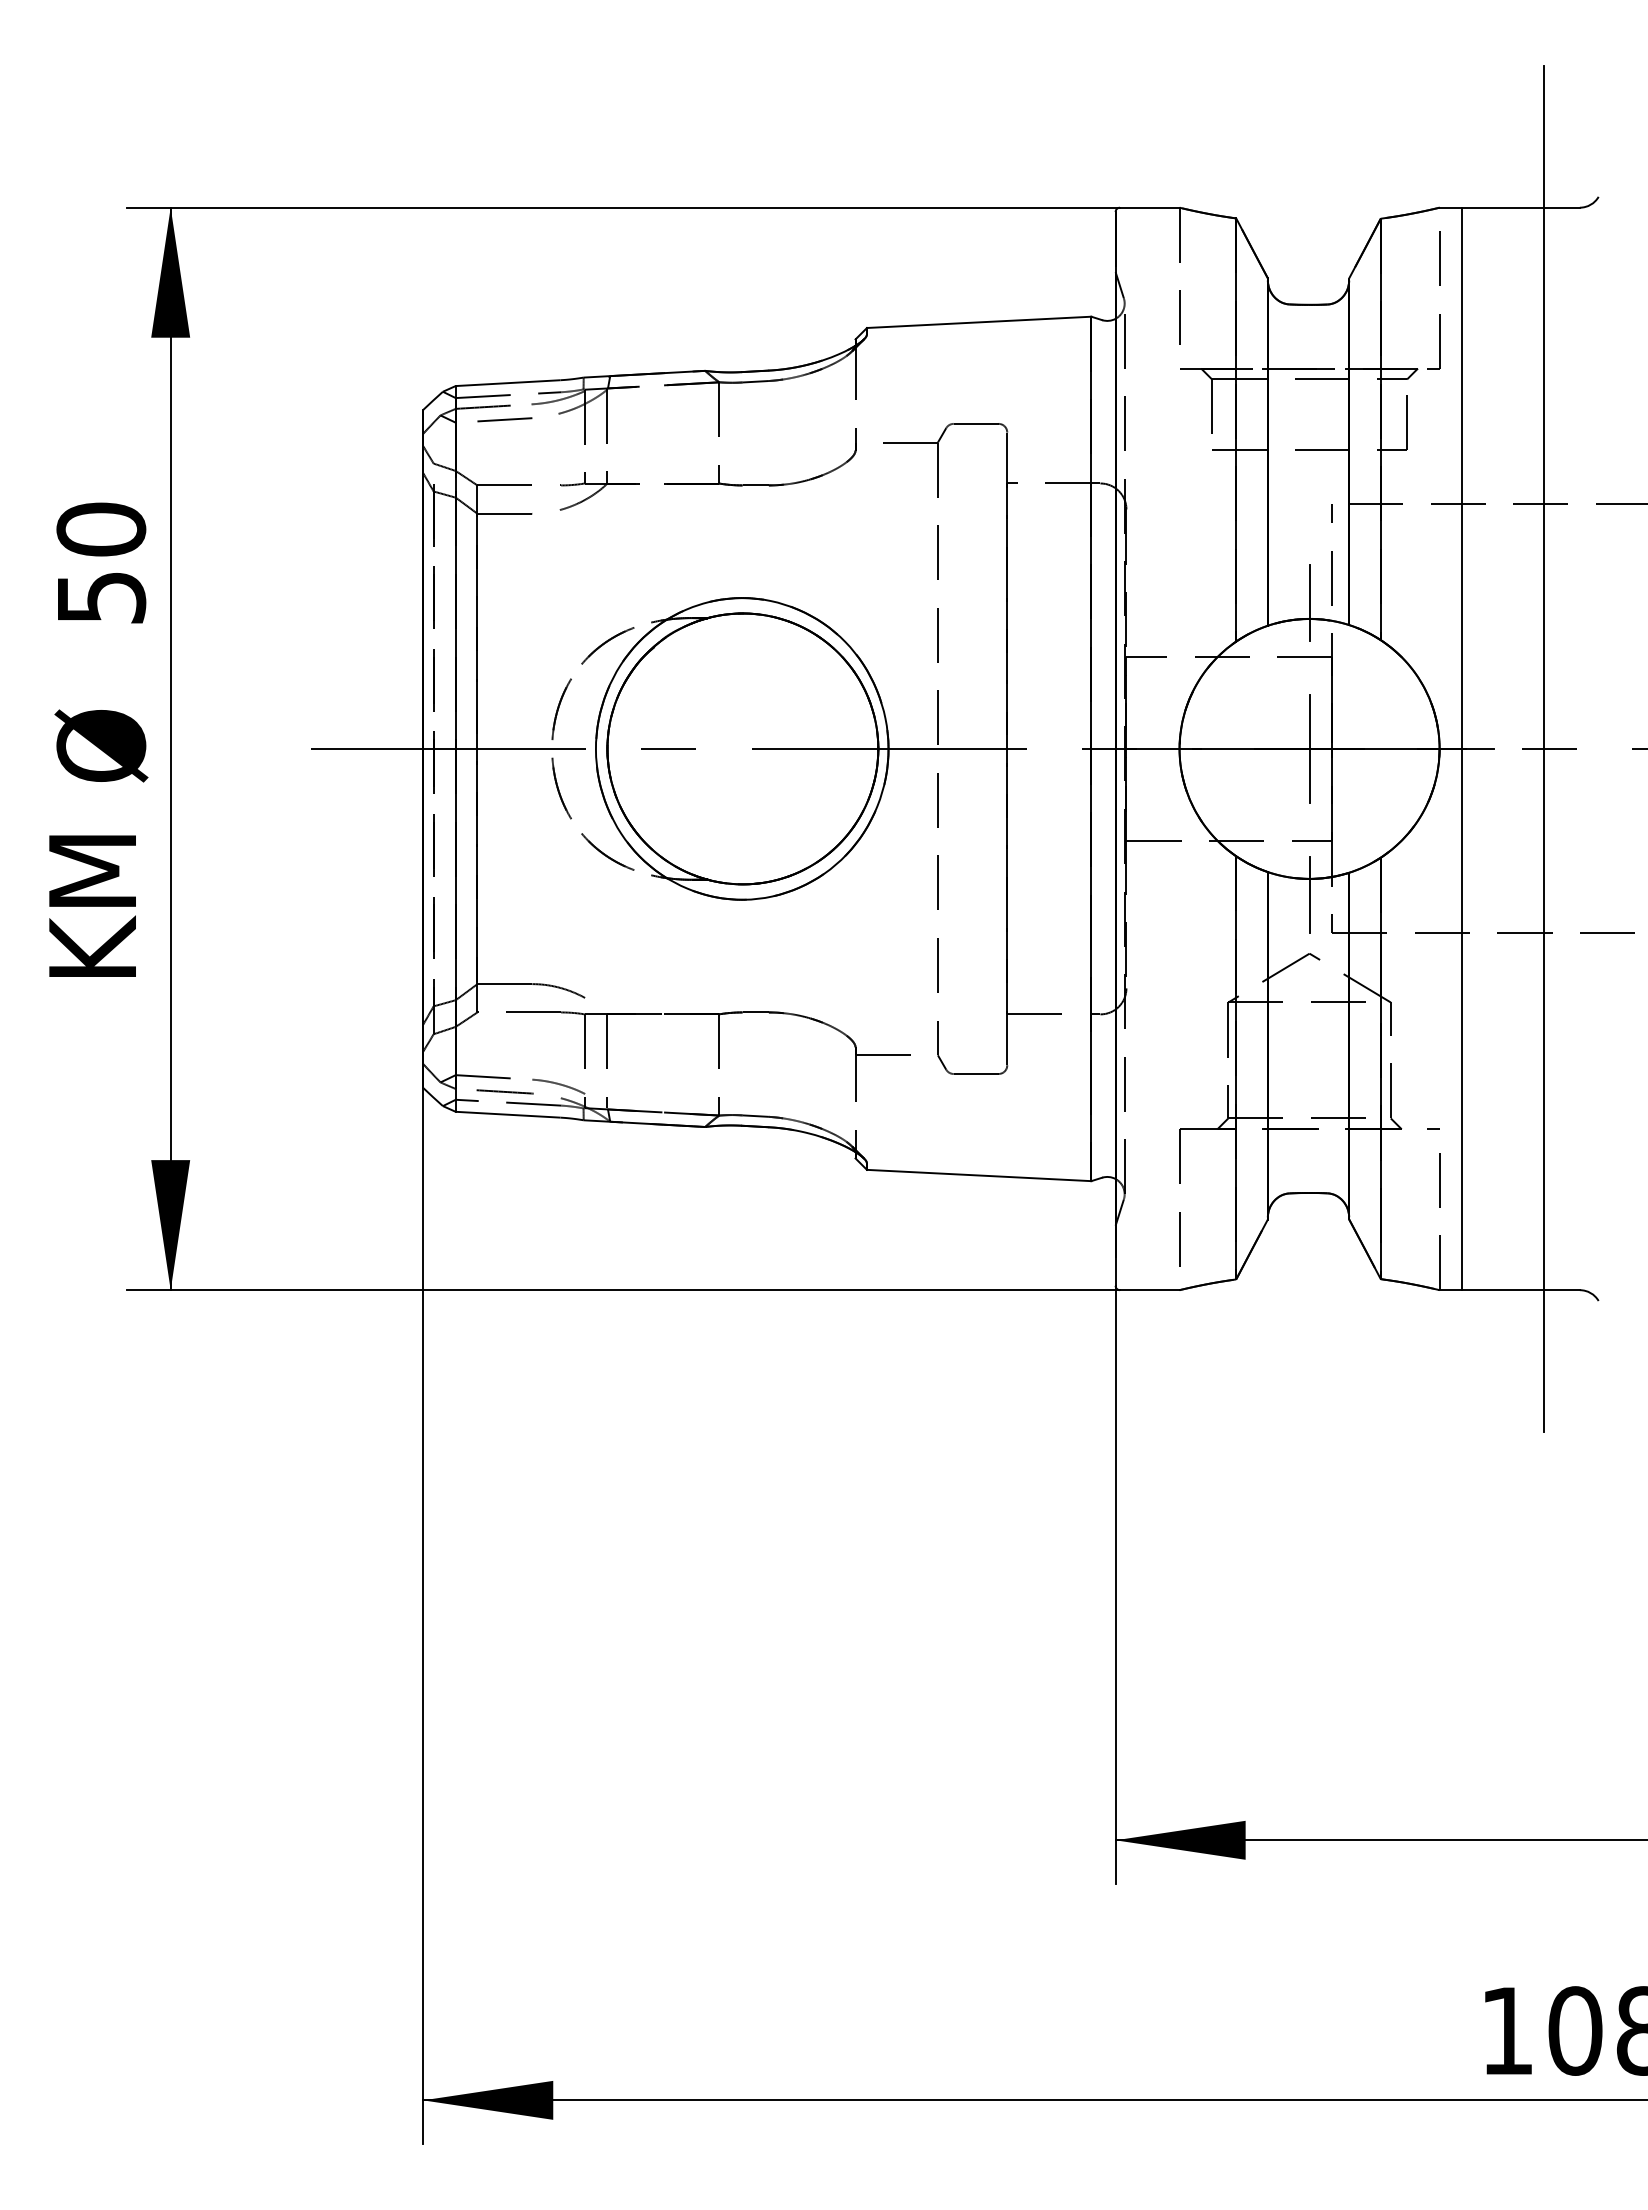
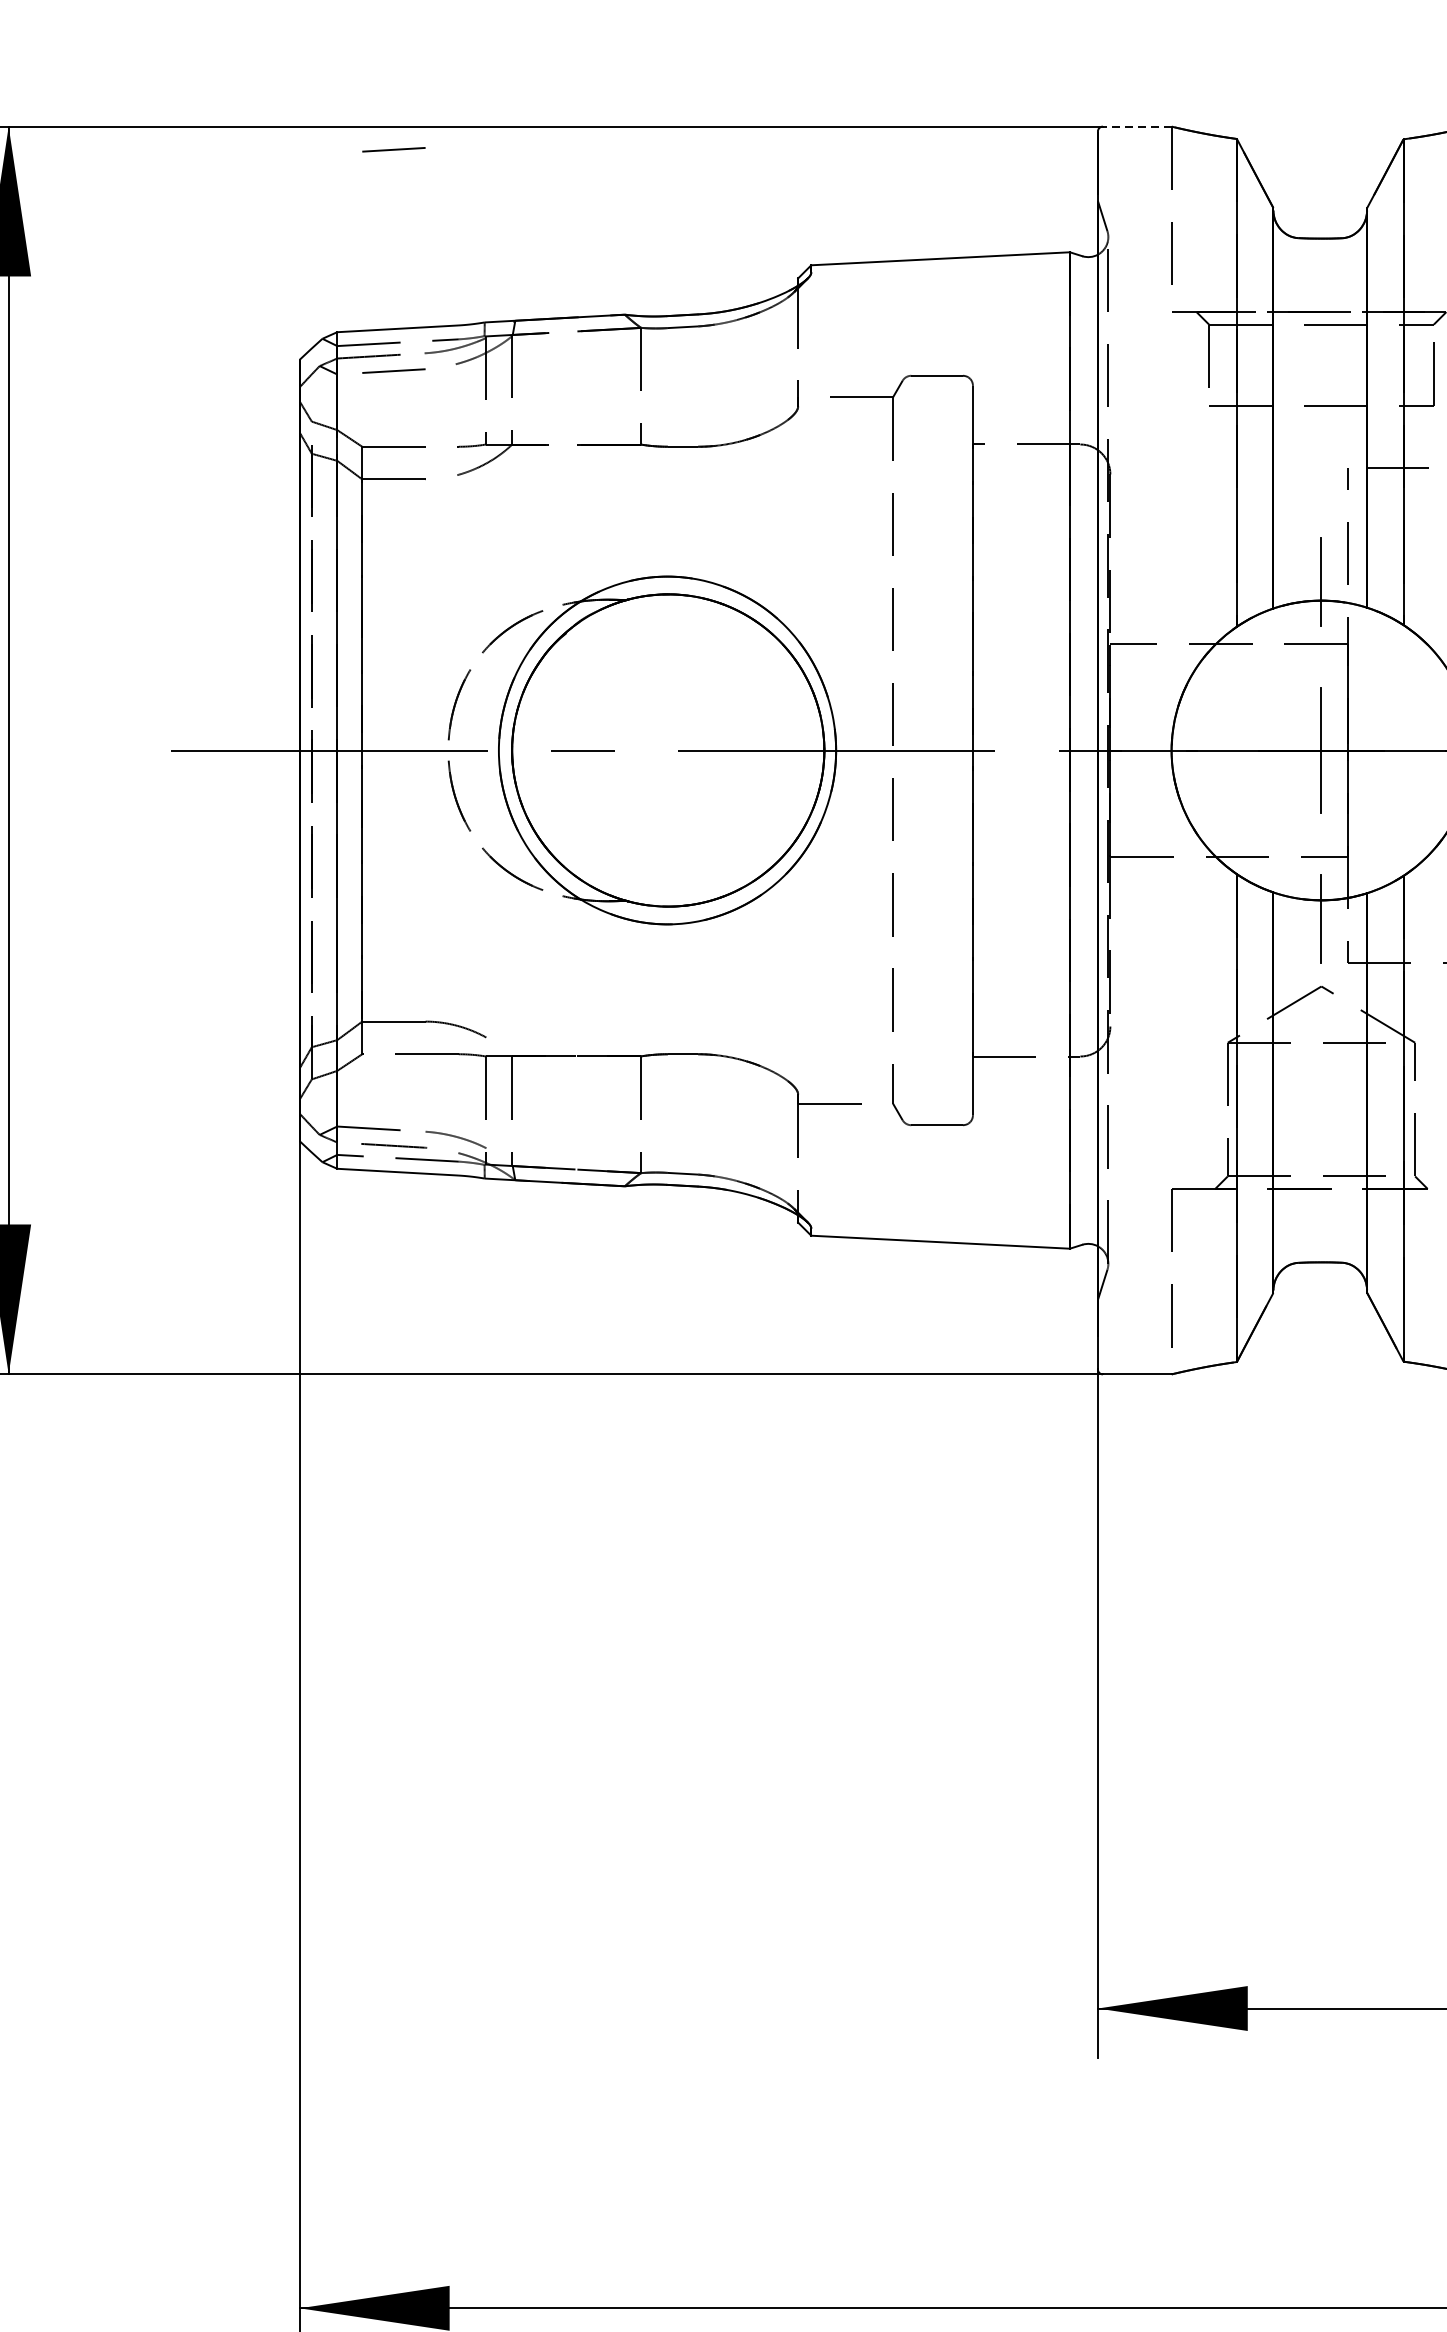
line: (1149, 207) -> (1136, 126), solid -> dashed
line: (504, 227) -> (393, 149), added

